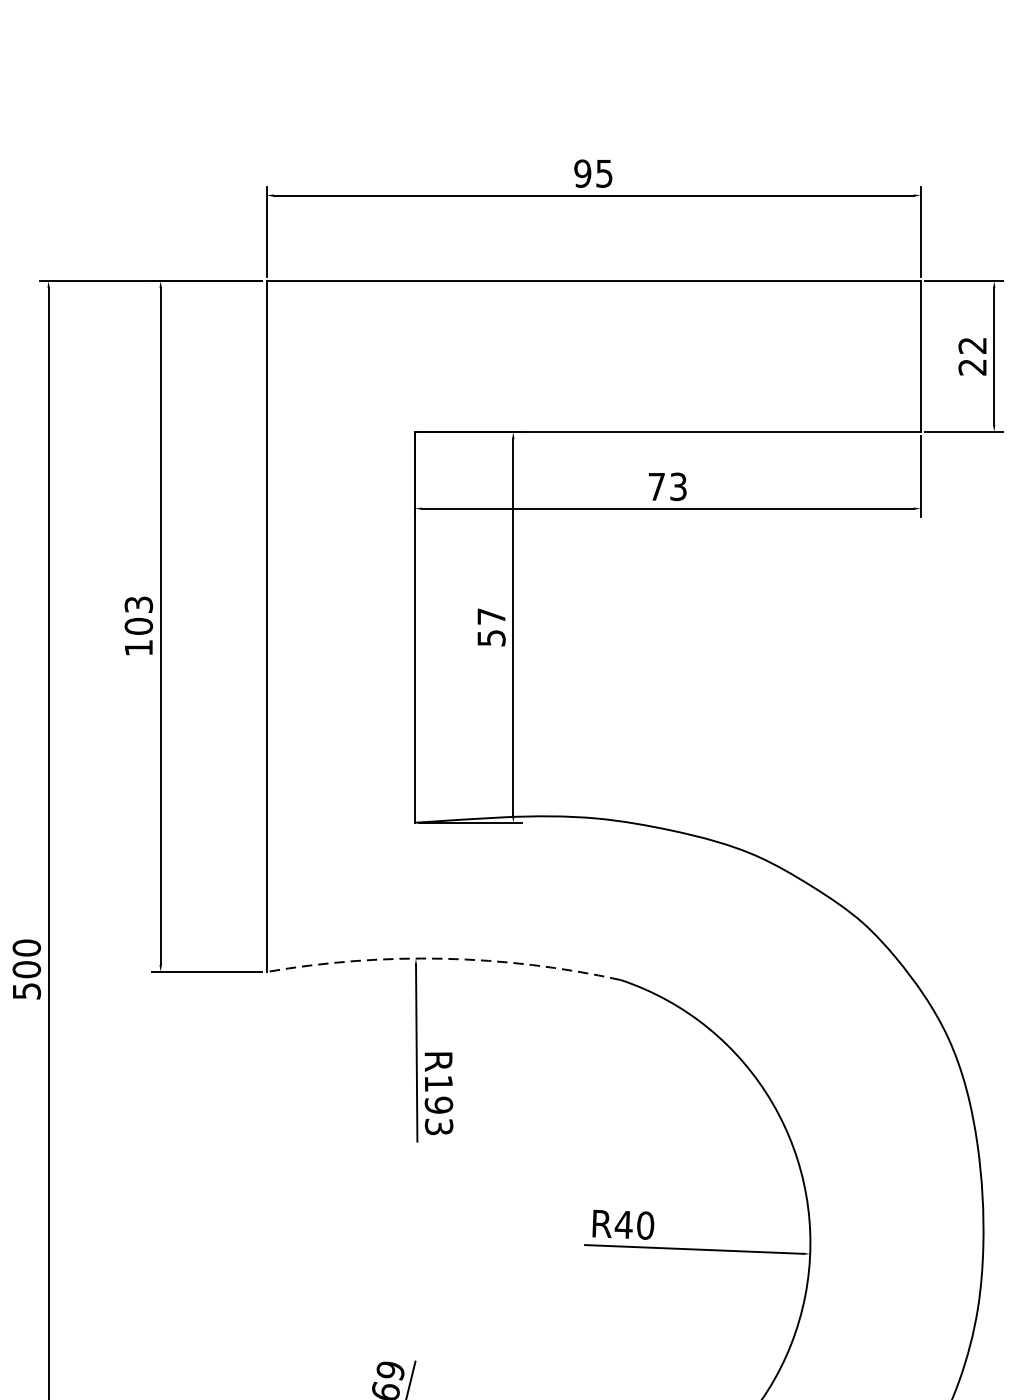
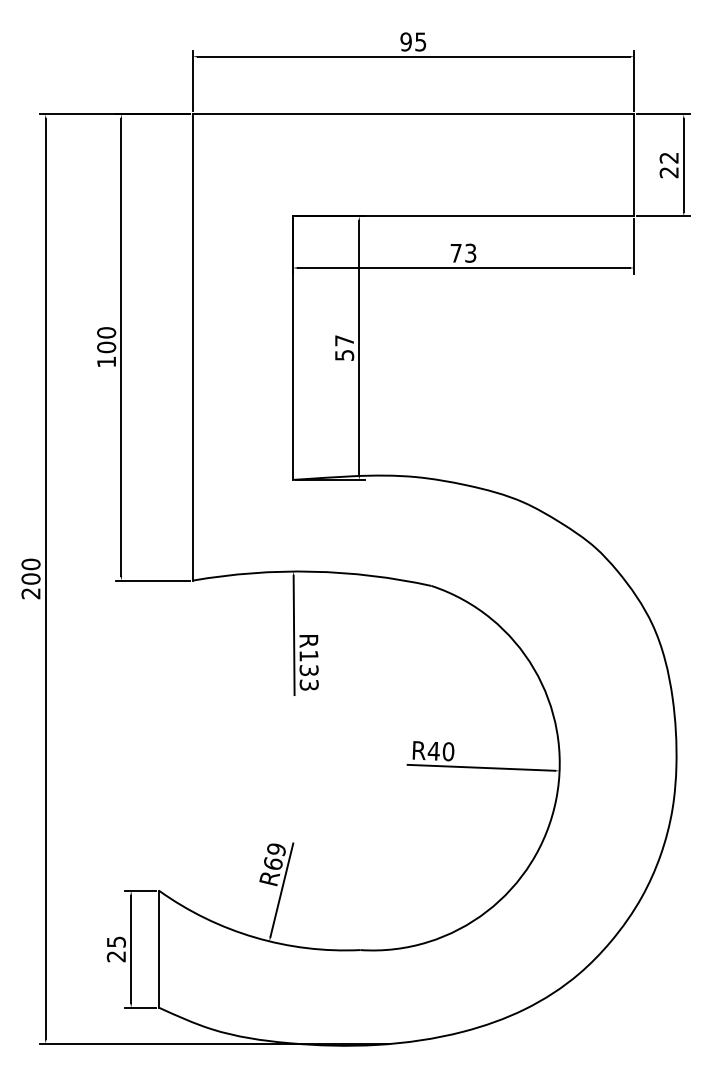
text: (138, 604) -> (106, 332), 103 -> 100
arc: (443, 958) -> (312, 571), dashed -> solid
text: (26, 991) -> (30, 593), 500 -> 200
text: (438, 1105) -> (308, 670), R193 -> R133

